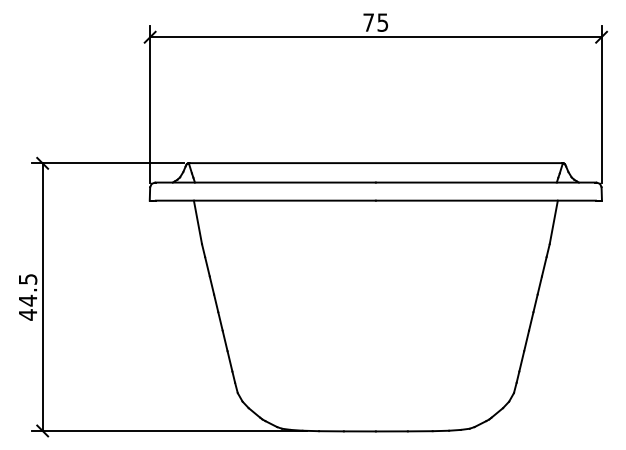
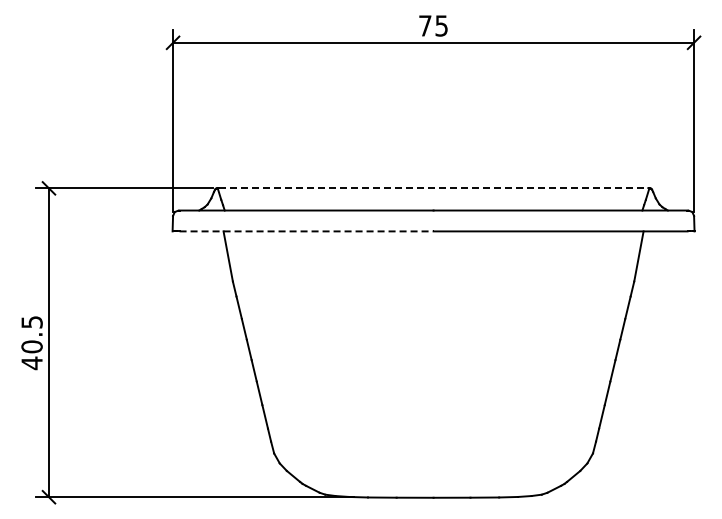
line: (375, 163) -> (433, 188), solid -> dashed
line: (266, 200) -> (307, 231), solid -> dashed
text: (27, 300) -> (31, 346), 44.5 -> 40.5

